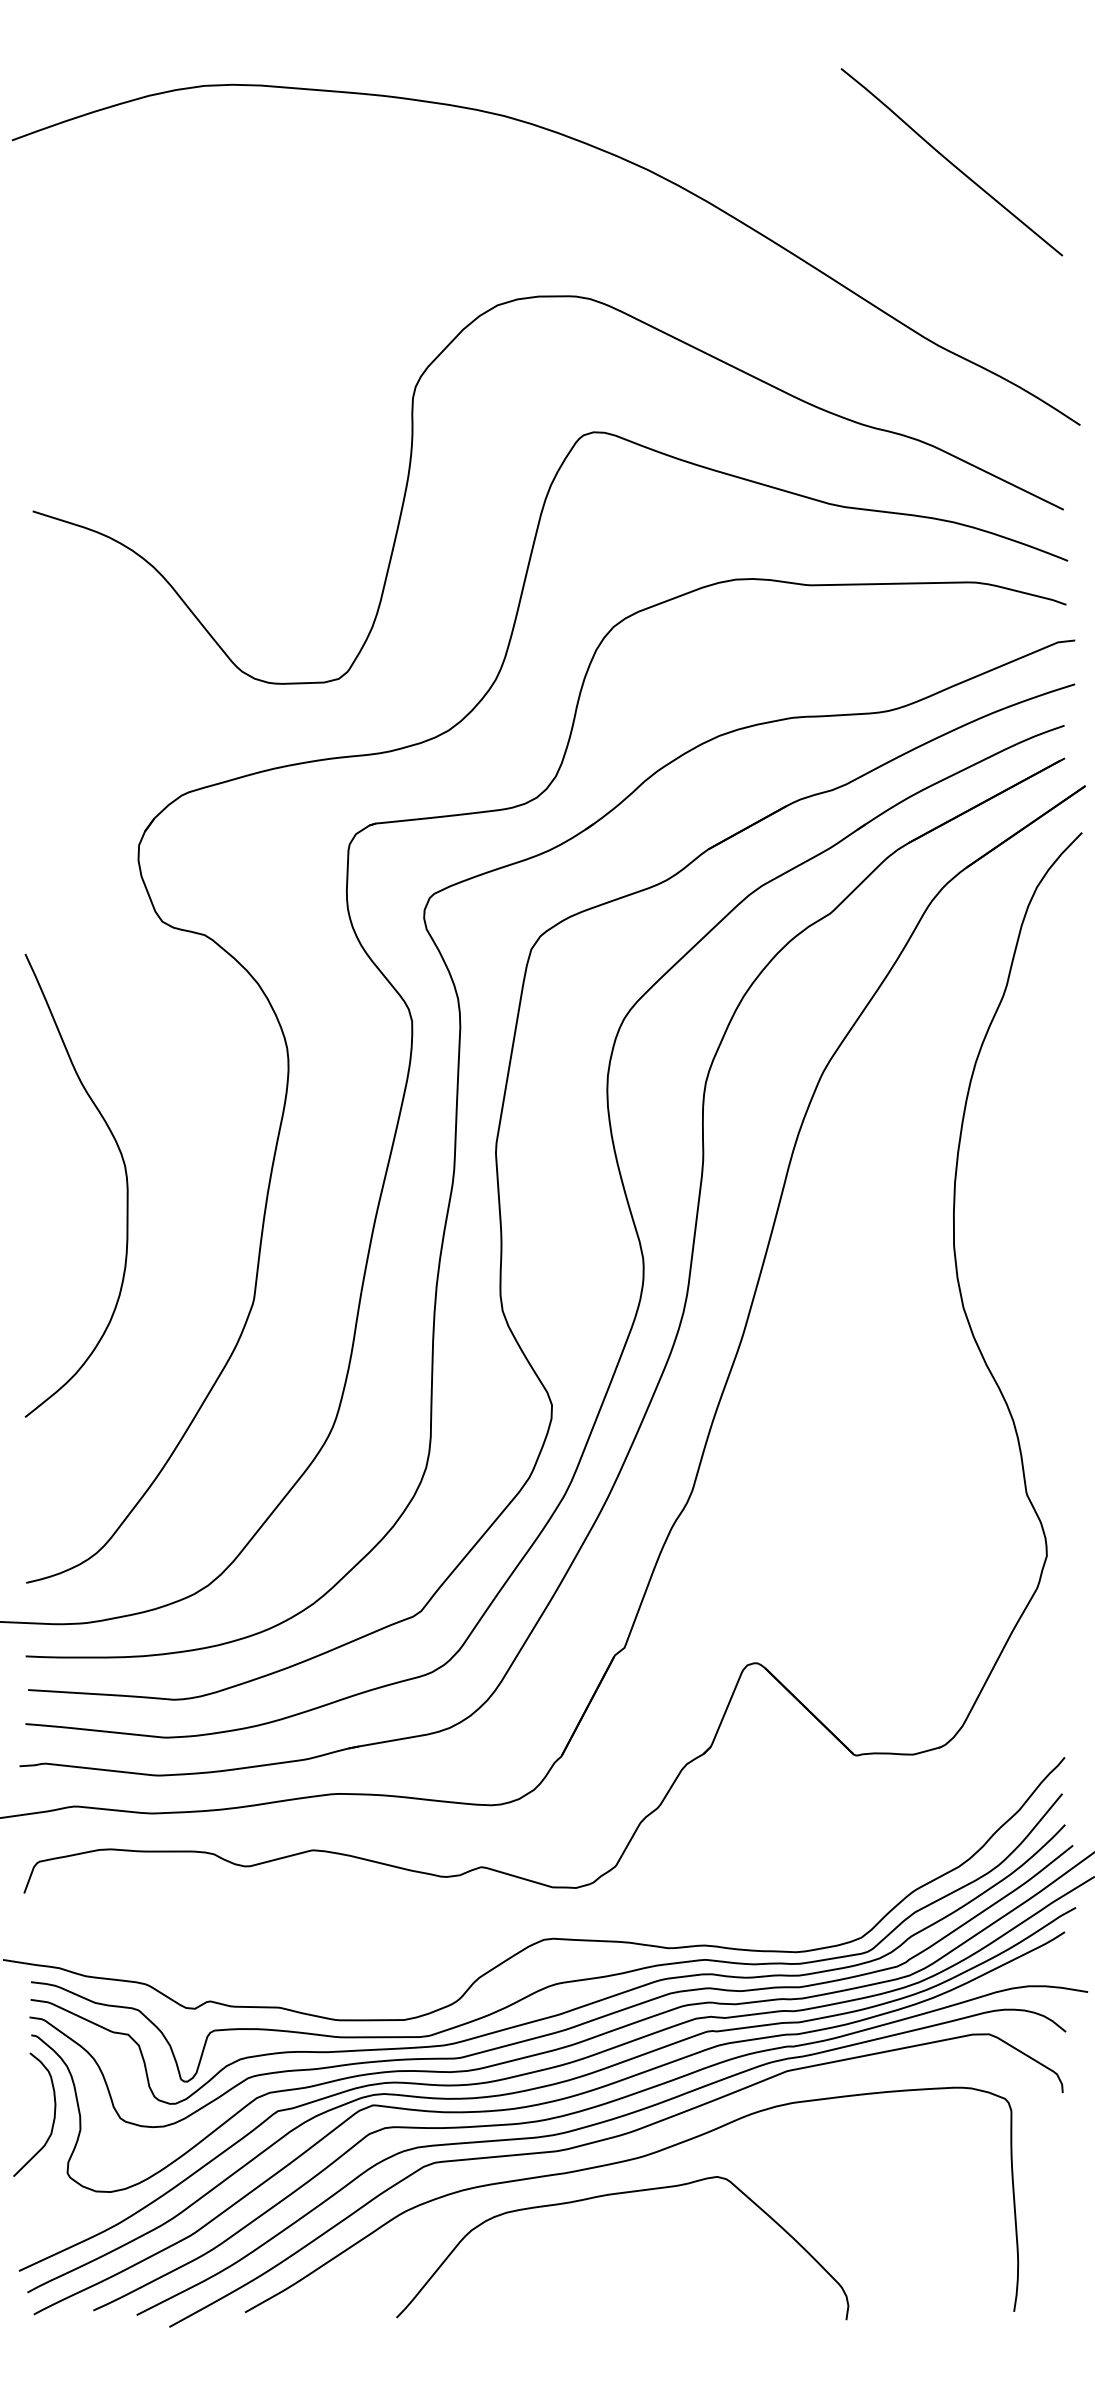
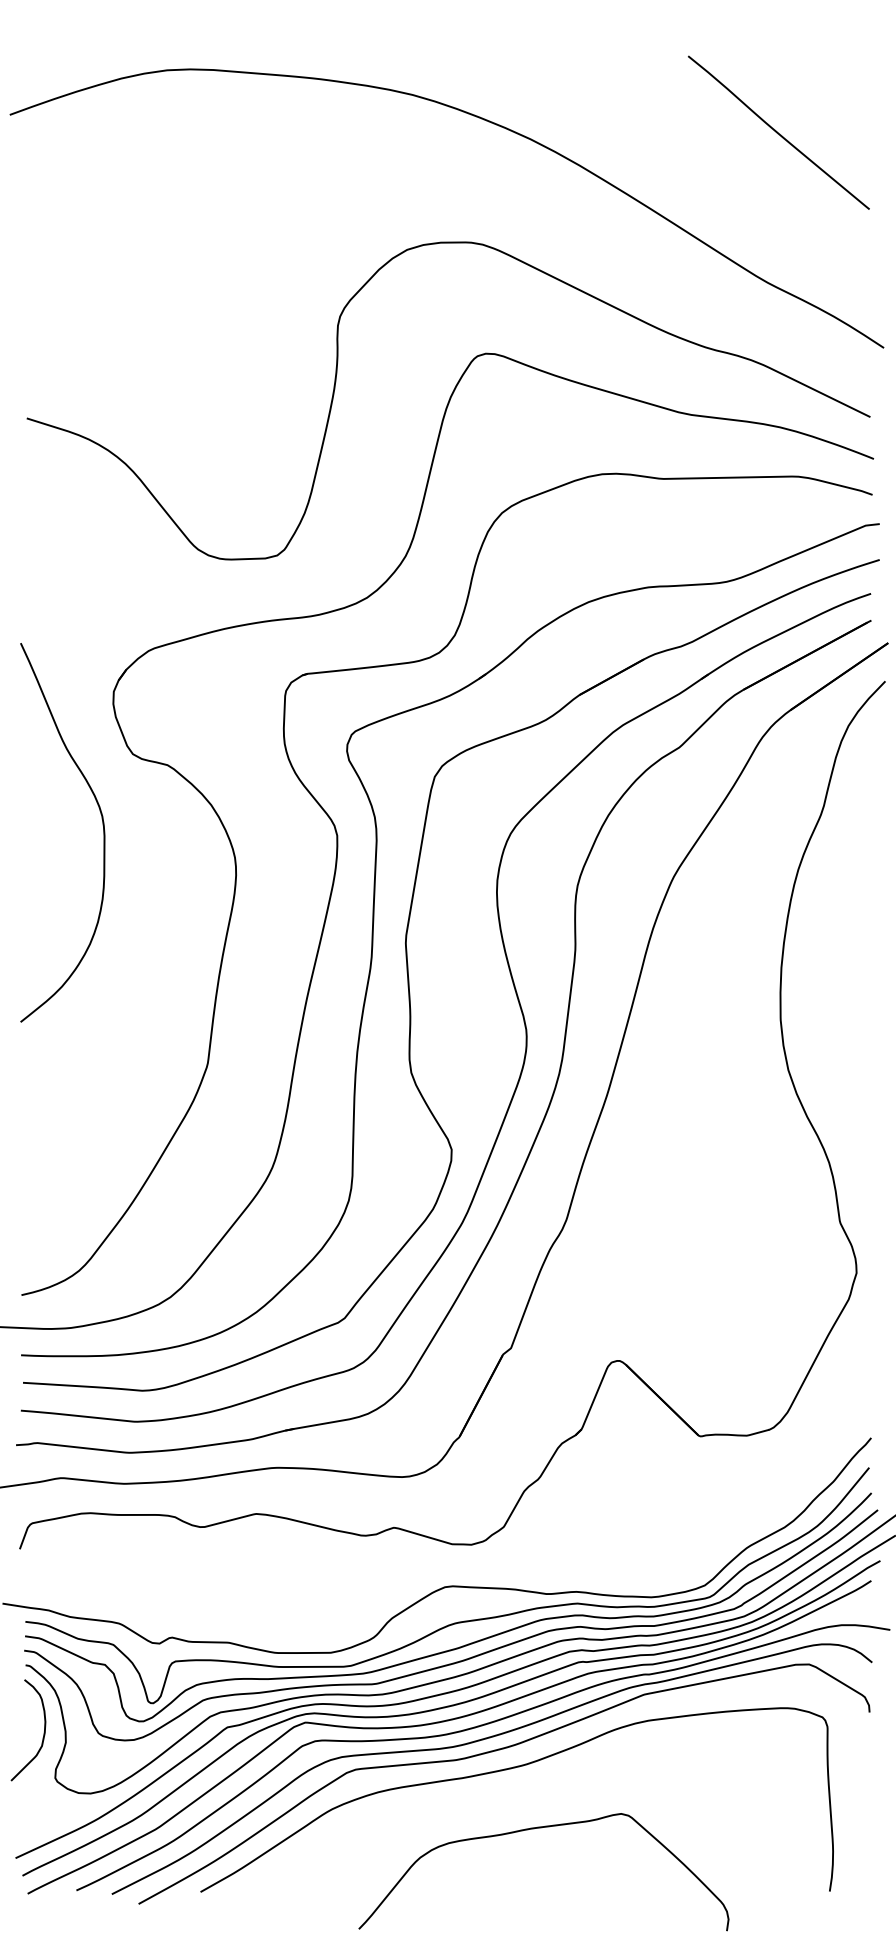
curve: (125, 1176) -> (102, 825), moved
curve: (612, 2195) -> (535, 1829), moved

